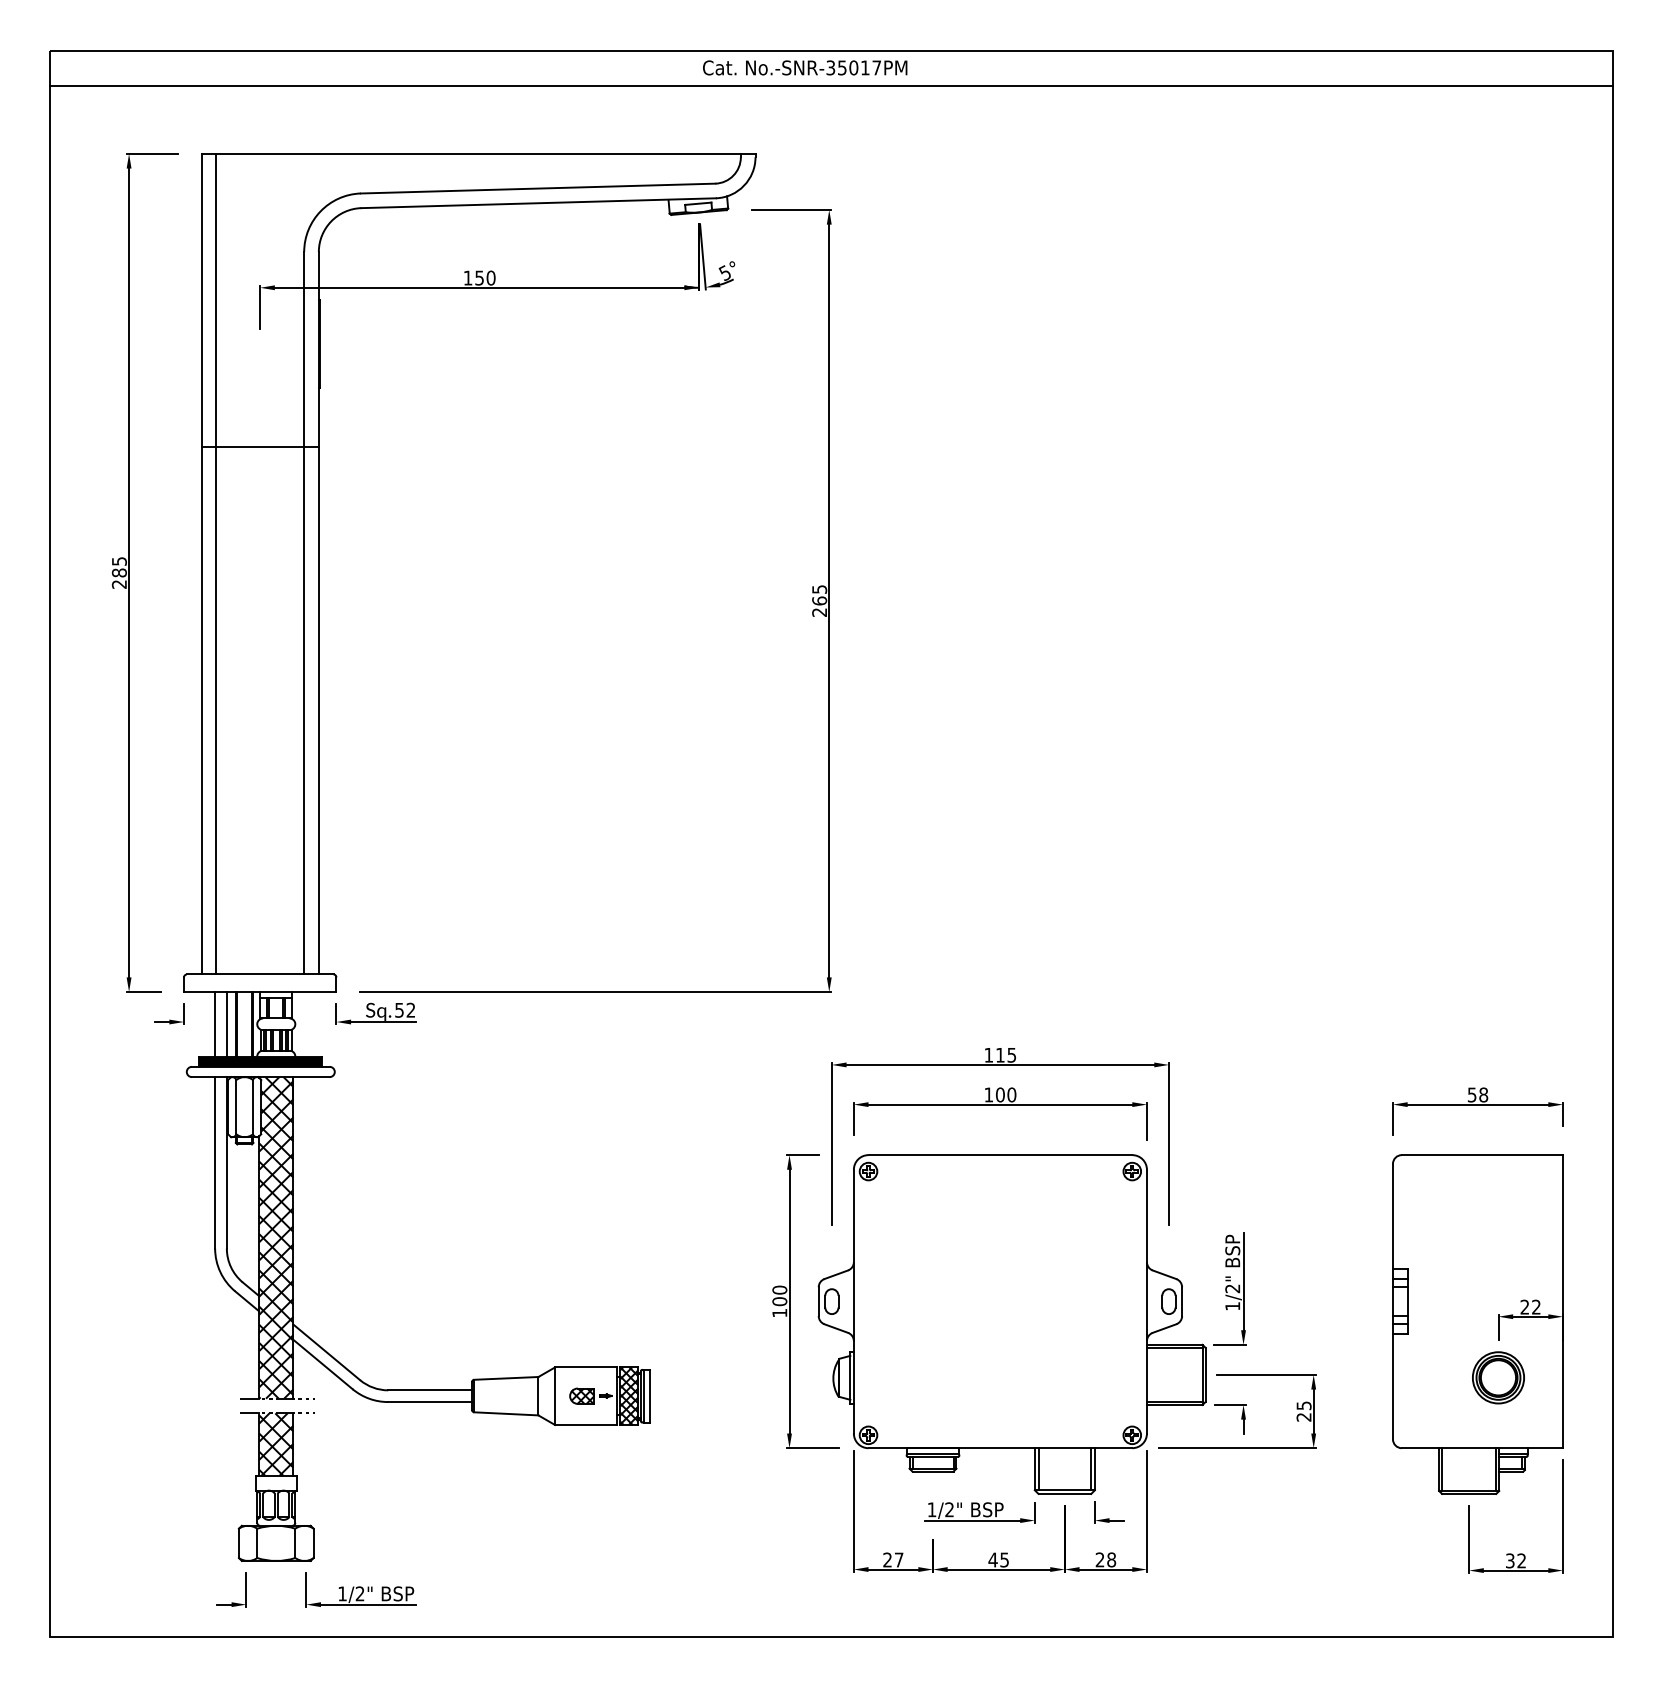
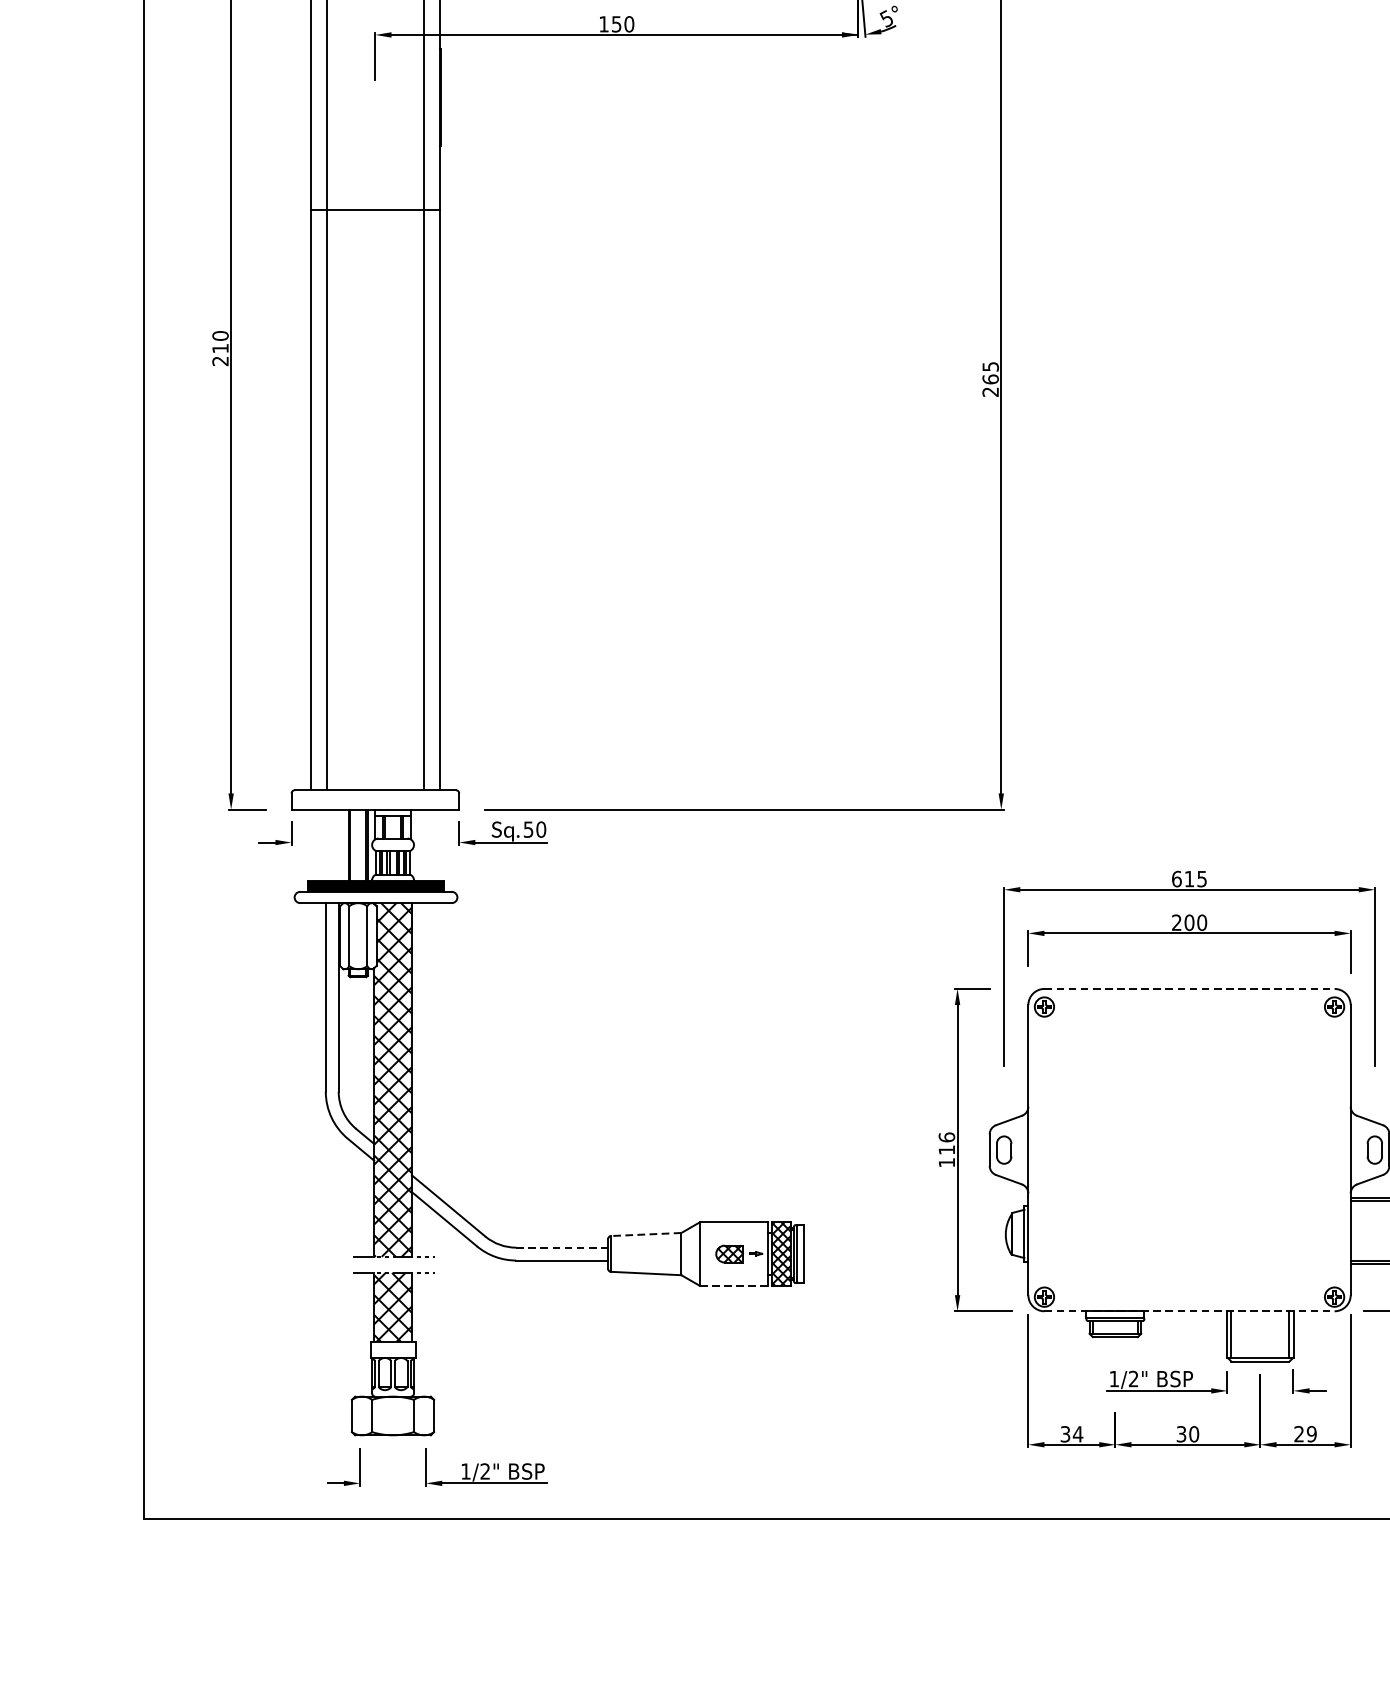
text: (118, 567) -> (219, 342), 285 -> 210
text: (410, 1009) -> (540, 828), 52 -> 50
line: (215, 1024) -> (326, 845), removed
line: (226, 1024) -> (338, 845), removed
text: (988, 1054) -> (1176, 878), 115 -> 615
text: (988, 1094) -> (1176, 922), 100 -> 200
line: (1000, 1155) -> (1189, 989), solid -> dashed
text: (779, 1295) -> (946, 1143), 100 -> 116
line: (505, 1378) -> (645, 1234), solid -> dashed
line: (430, 1390) -> (562, 1247), solid -> dashed
line: (585, 1425) -> (733, 1286), solid -> dashed
line: (1000, 1448) -> (1189, 1311), solid -> dashed
text: (893, 1559) -> (1071, 1433), 27 -> 34
text: (998, 1559) -> (1187, 1433), 45 -> 30
text: (1111, 1559) -> (1311, 1433), 28 -> 29

